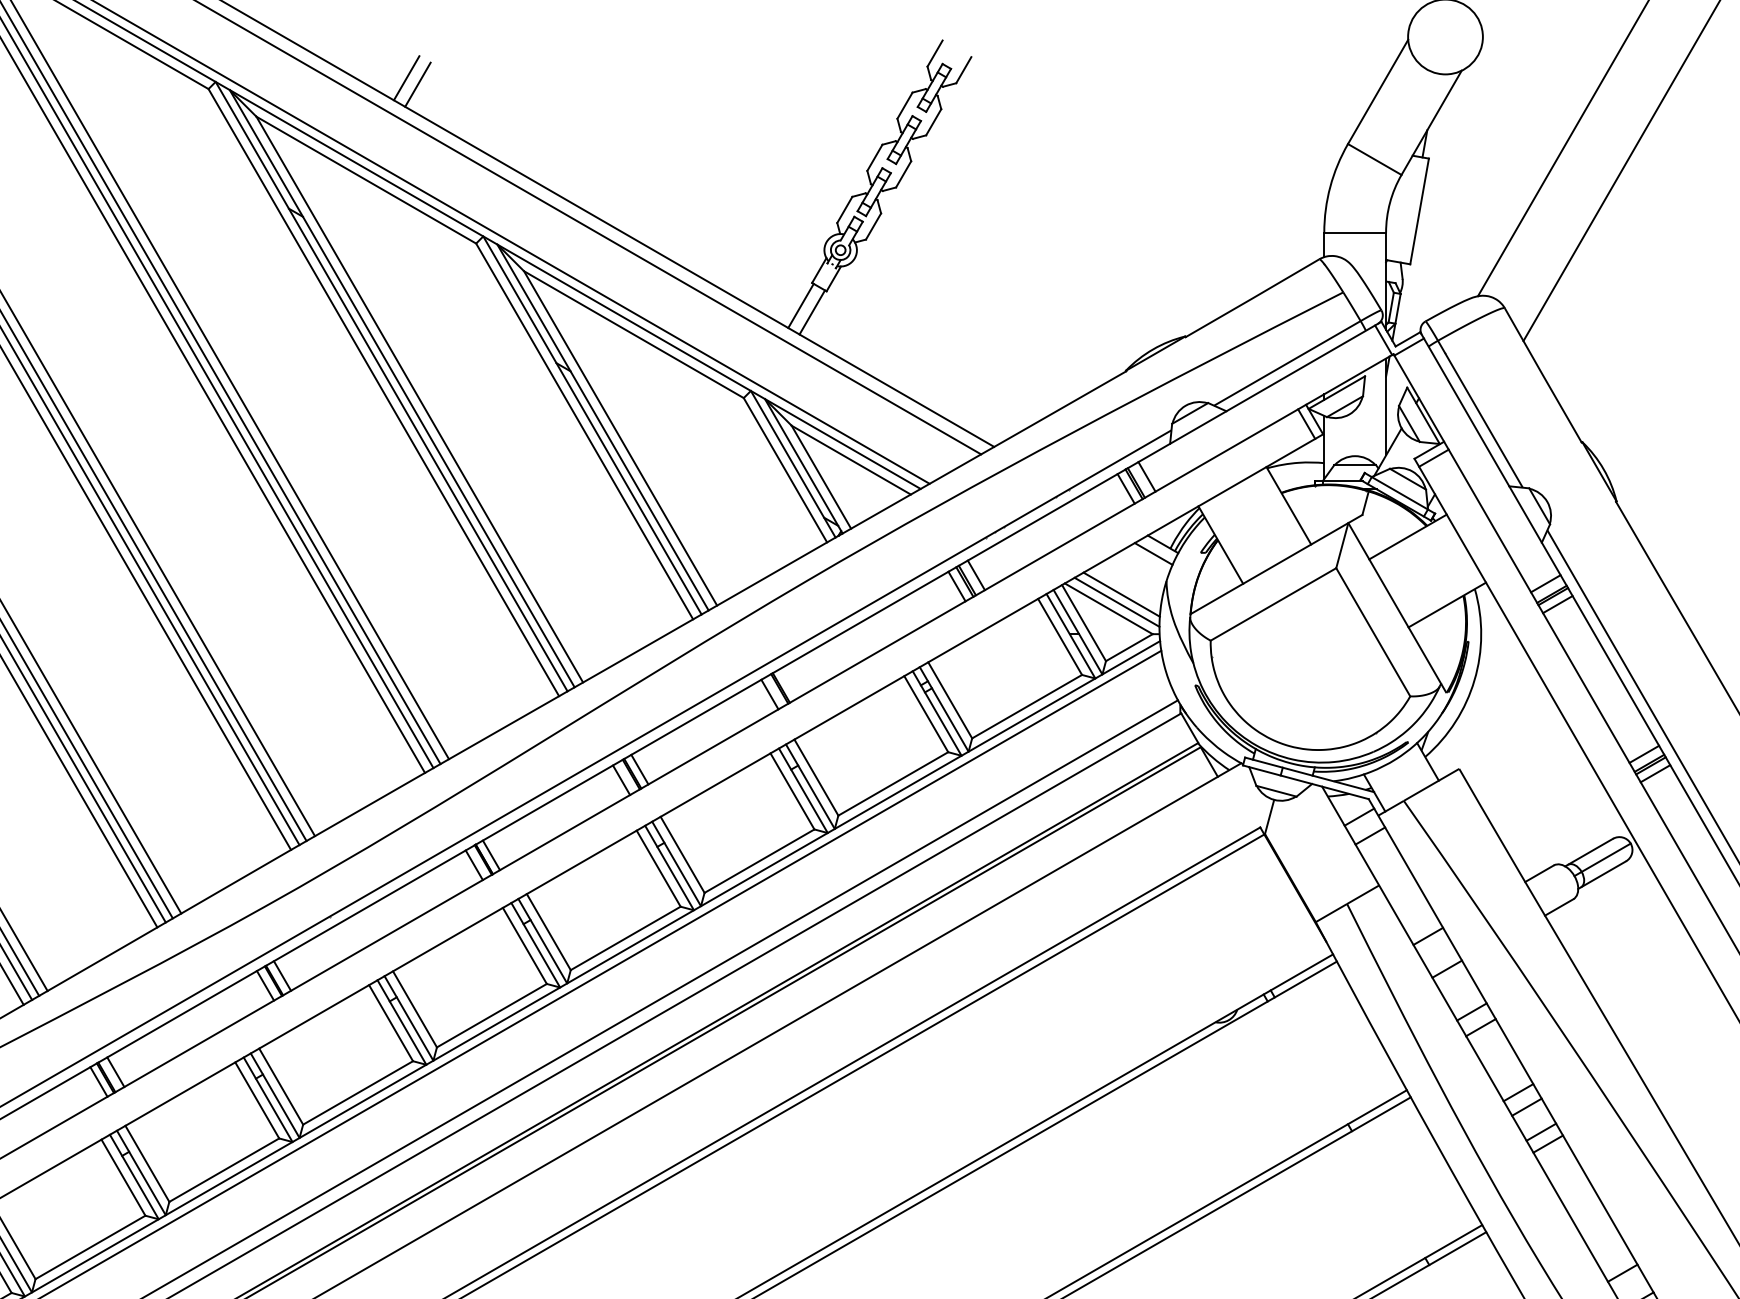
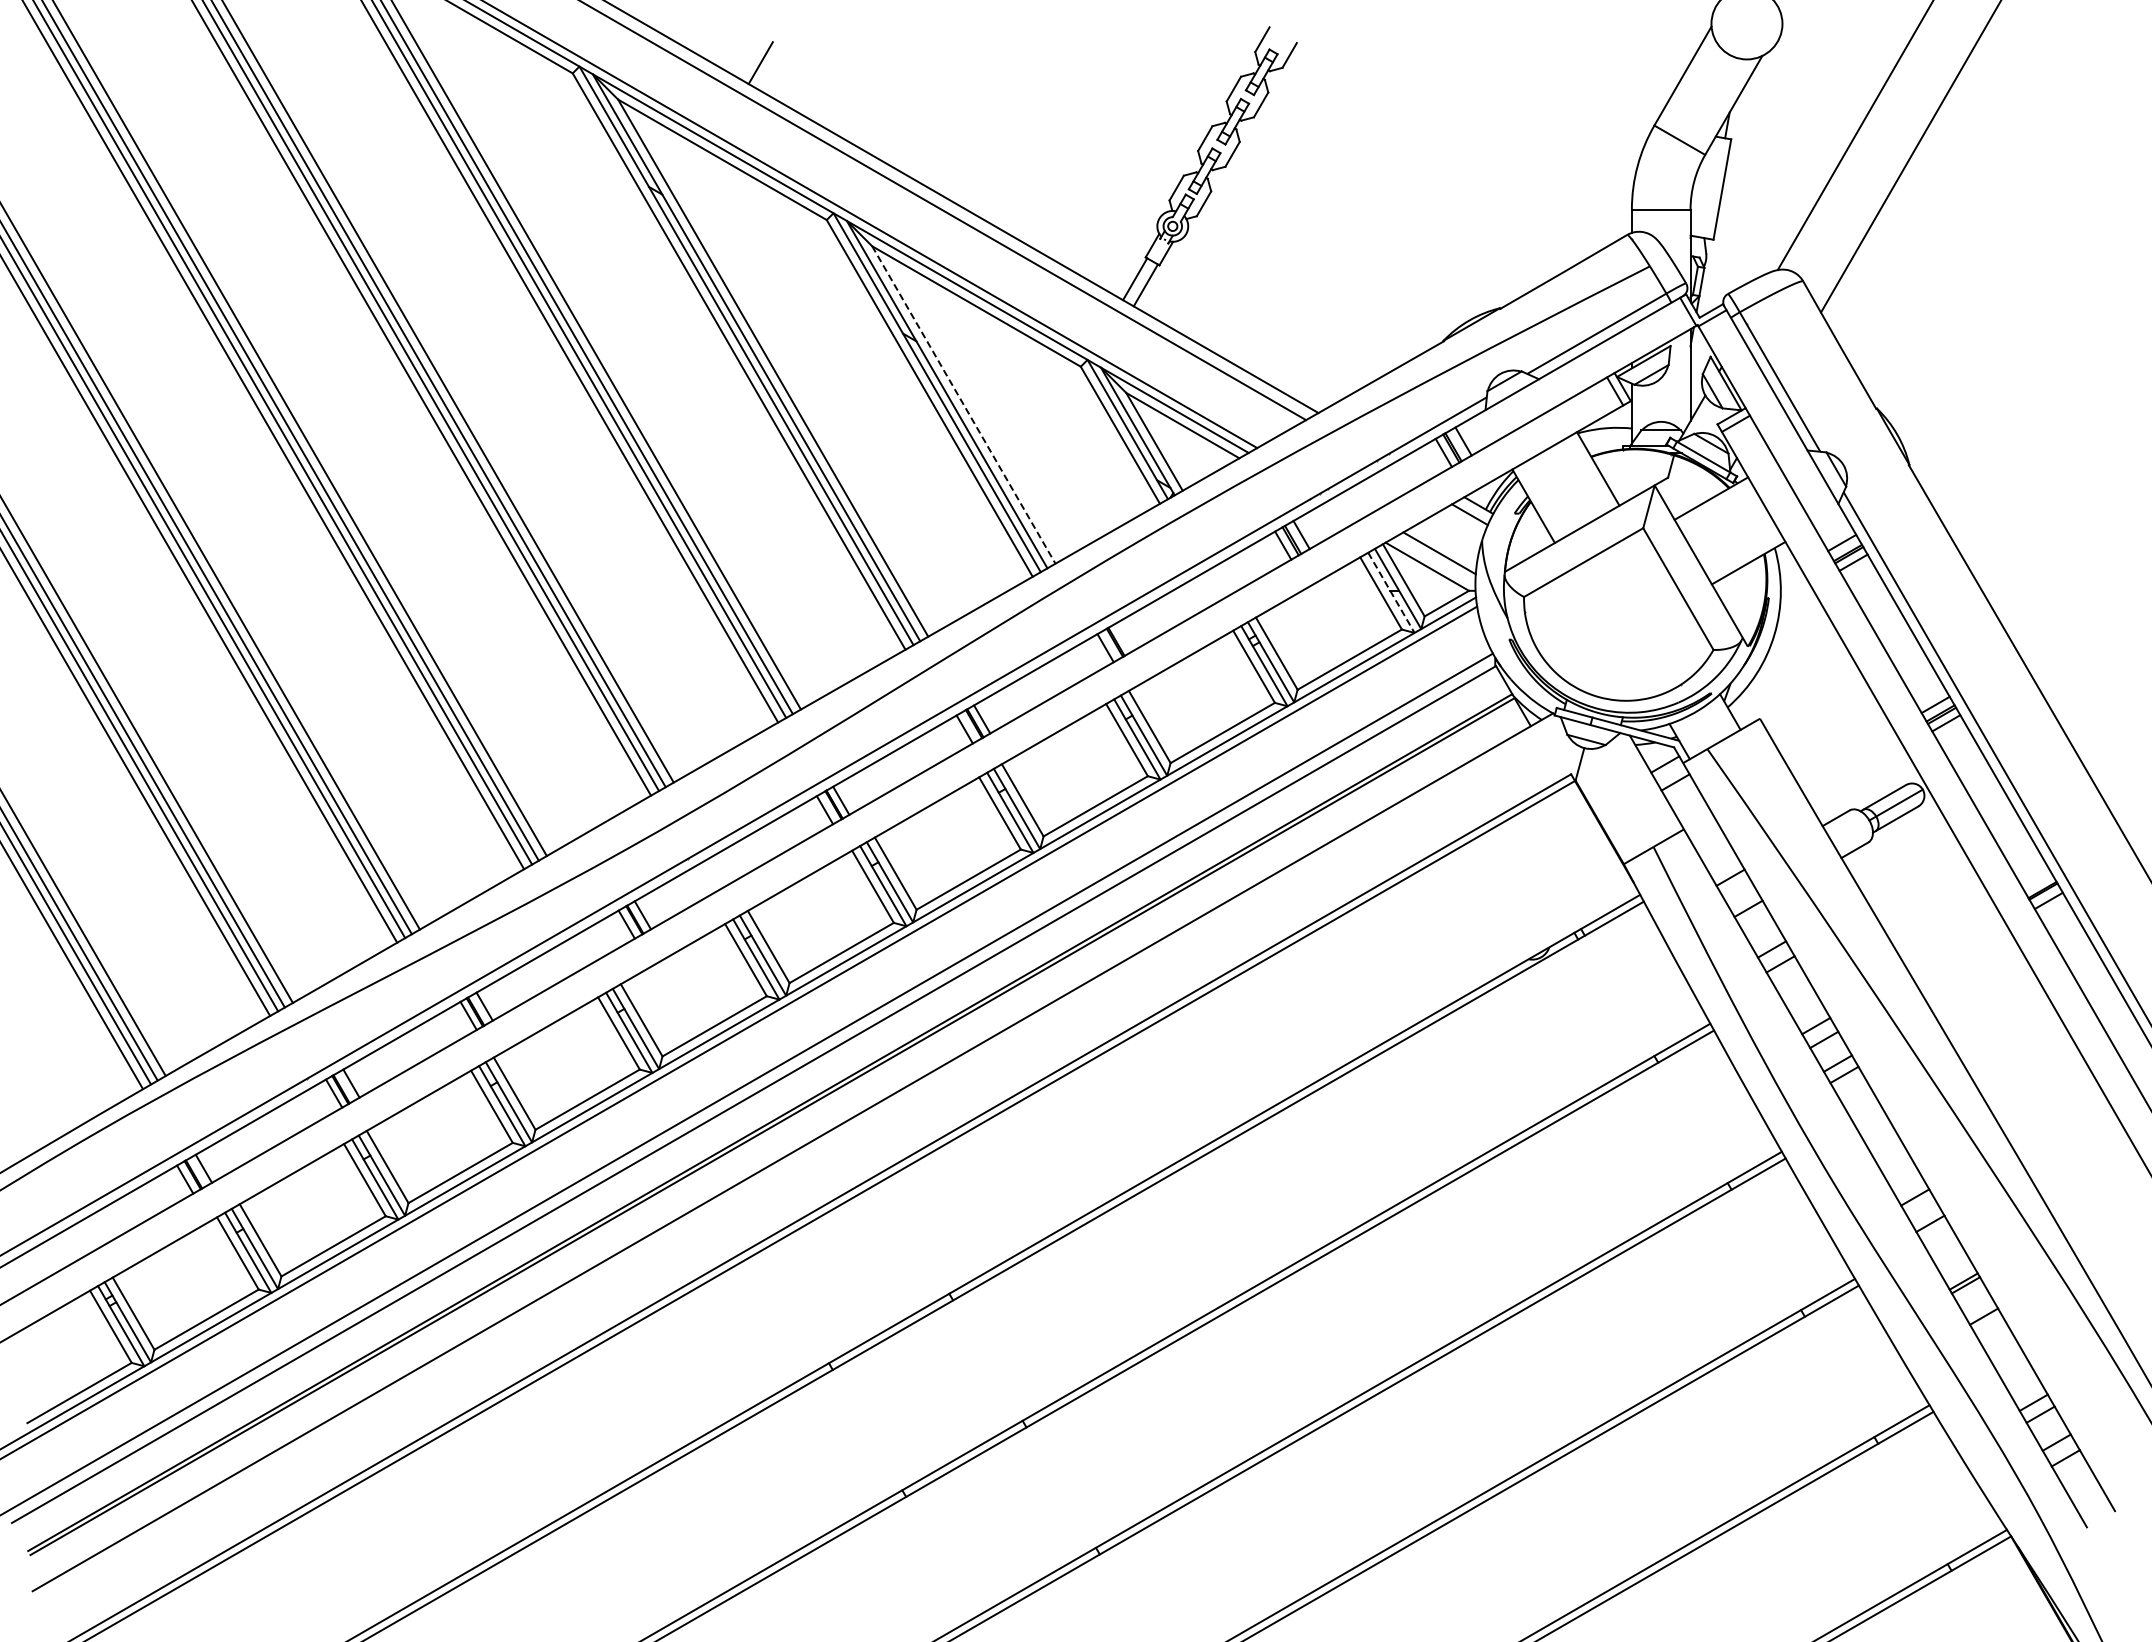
line: (417, 84) -> (771, 69), removed
line: (621, 438) -> (964, 405), solid -> dashed
line: (1116, 602) -> (1434, 560), removed
line: (1071, 636) -> (1391, 593), solid -> dashed

